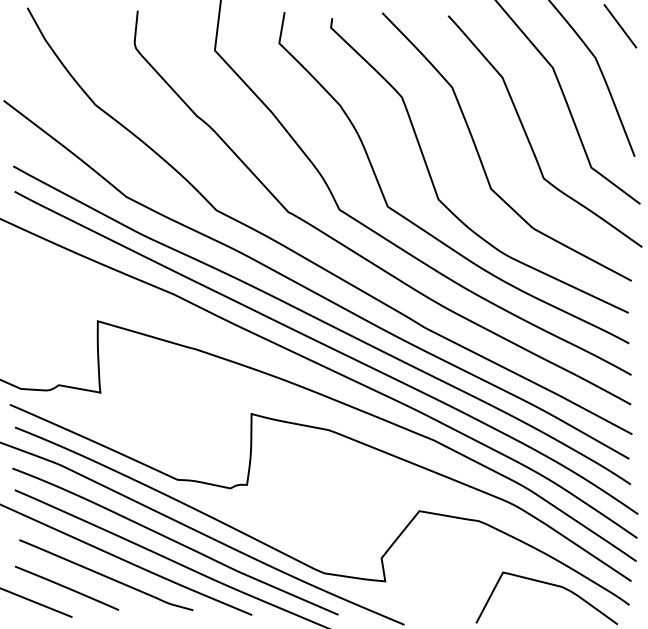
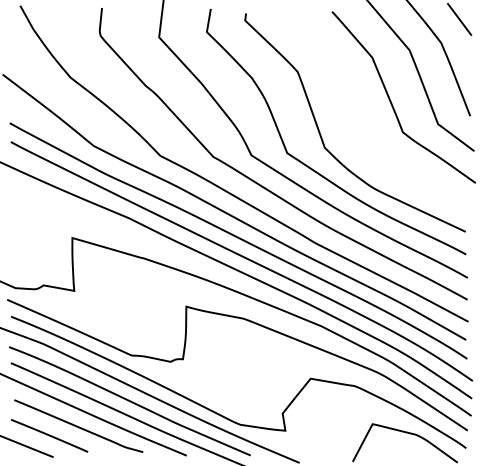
curve: (480, 156) -> (355, 115), removed

